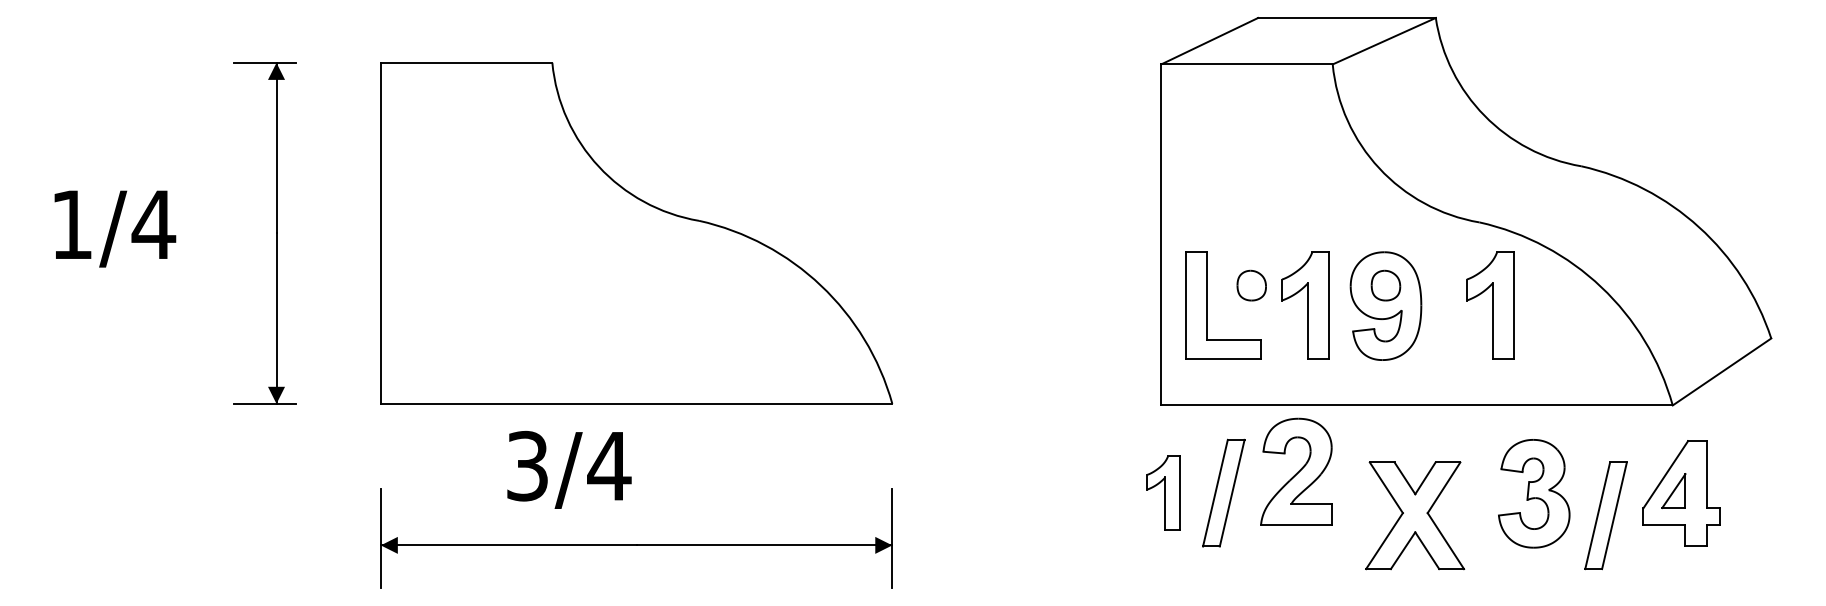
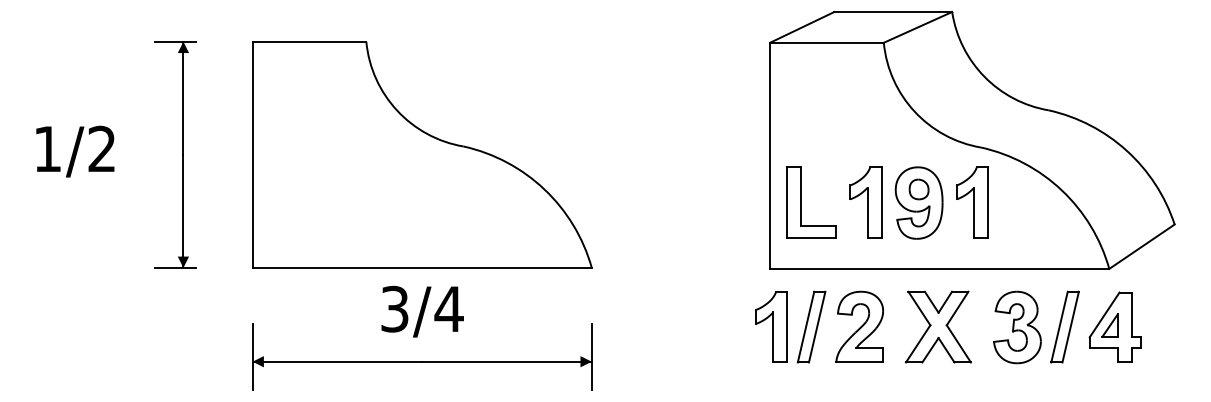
text: (152, 223) -> (101, 148), 1/4 -> 1/2
part: (1250, 285) -> (829, 189), removed
part: (1490, 305) -> (972, 202), moved
text: (569, 469) -> (422, 311), moved
part: (1296, 471) -> (859, 326), moved
part: (1163, 492) -> (771, 326), size x1.43
part: (1413, 514) -> (937, 326), moved
part: (1605, 514) -> (1064, 326), moved

